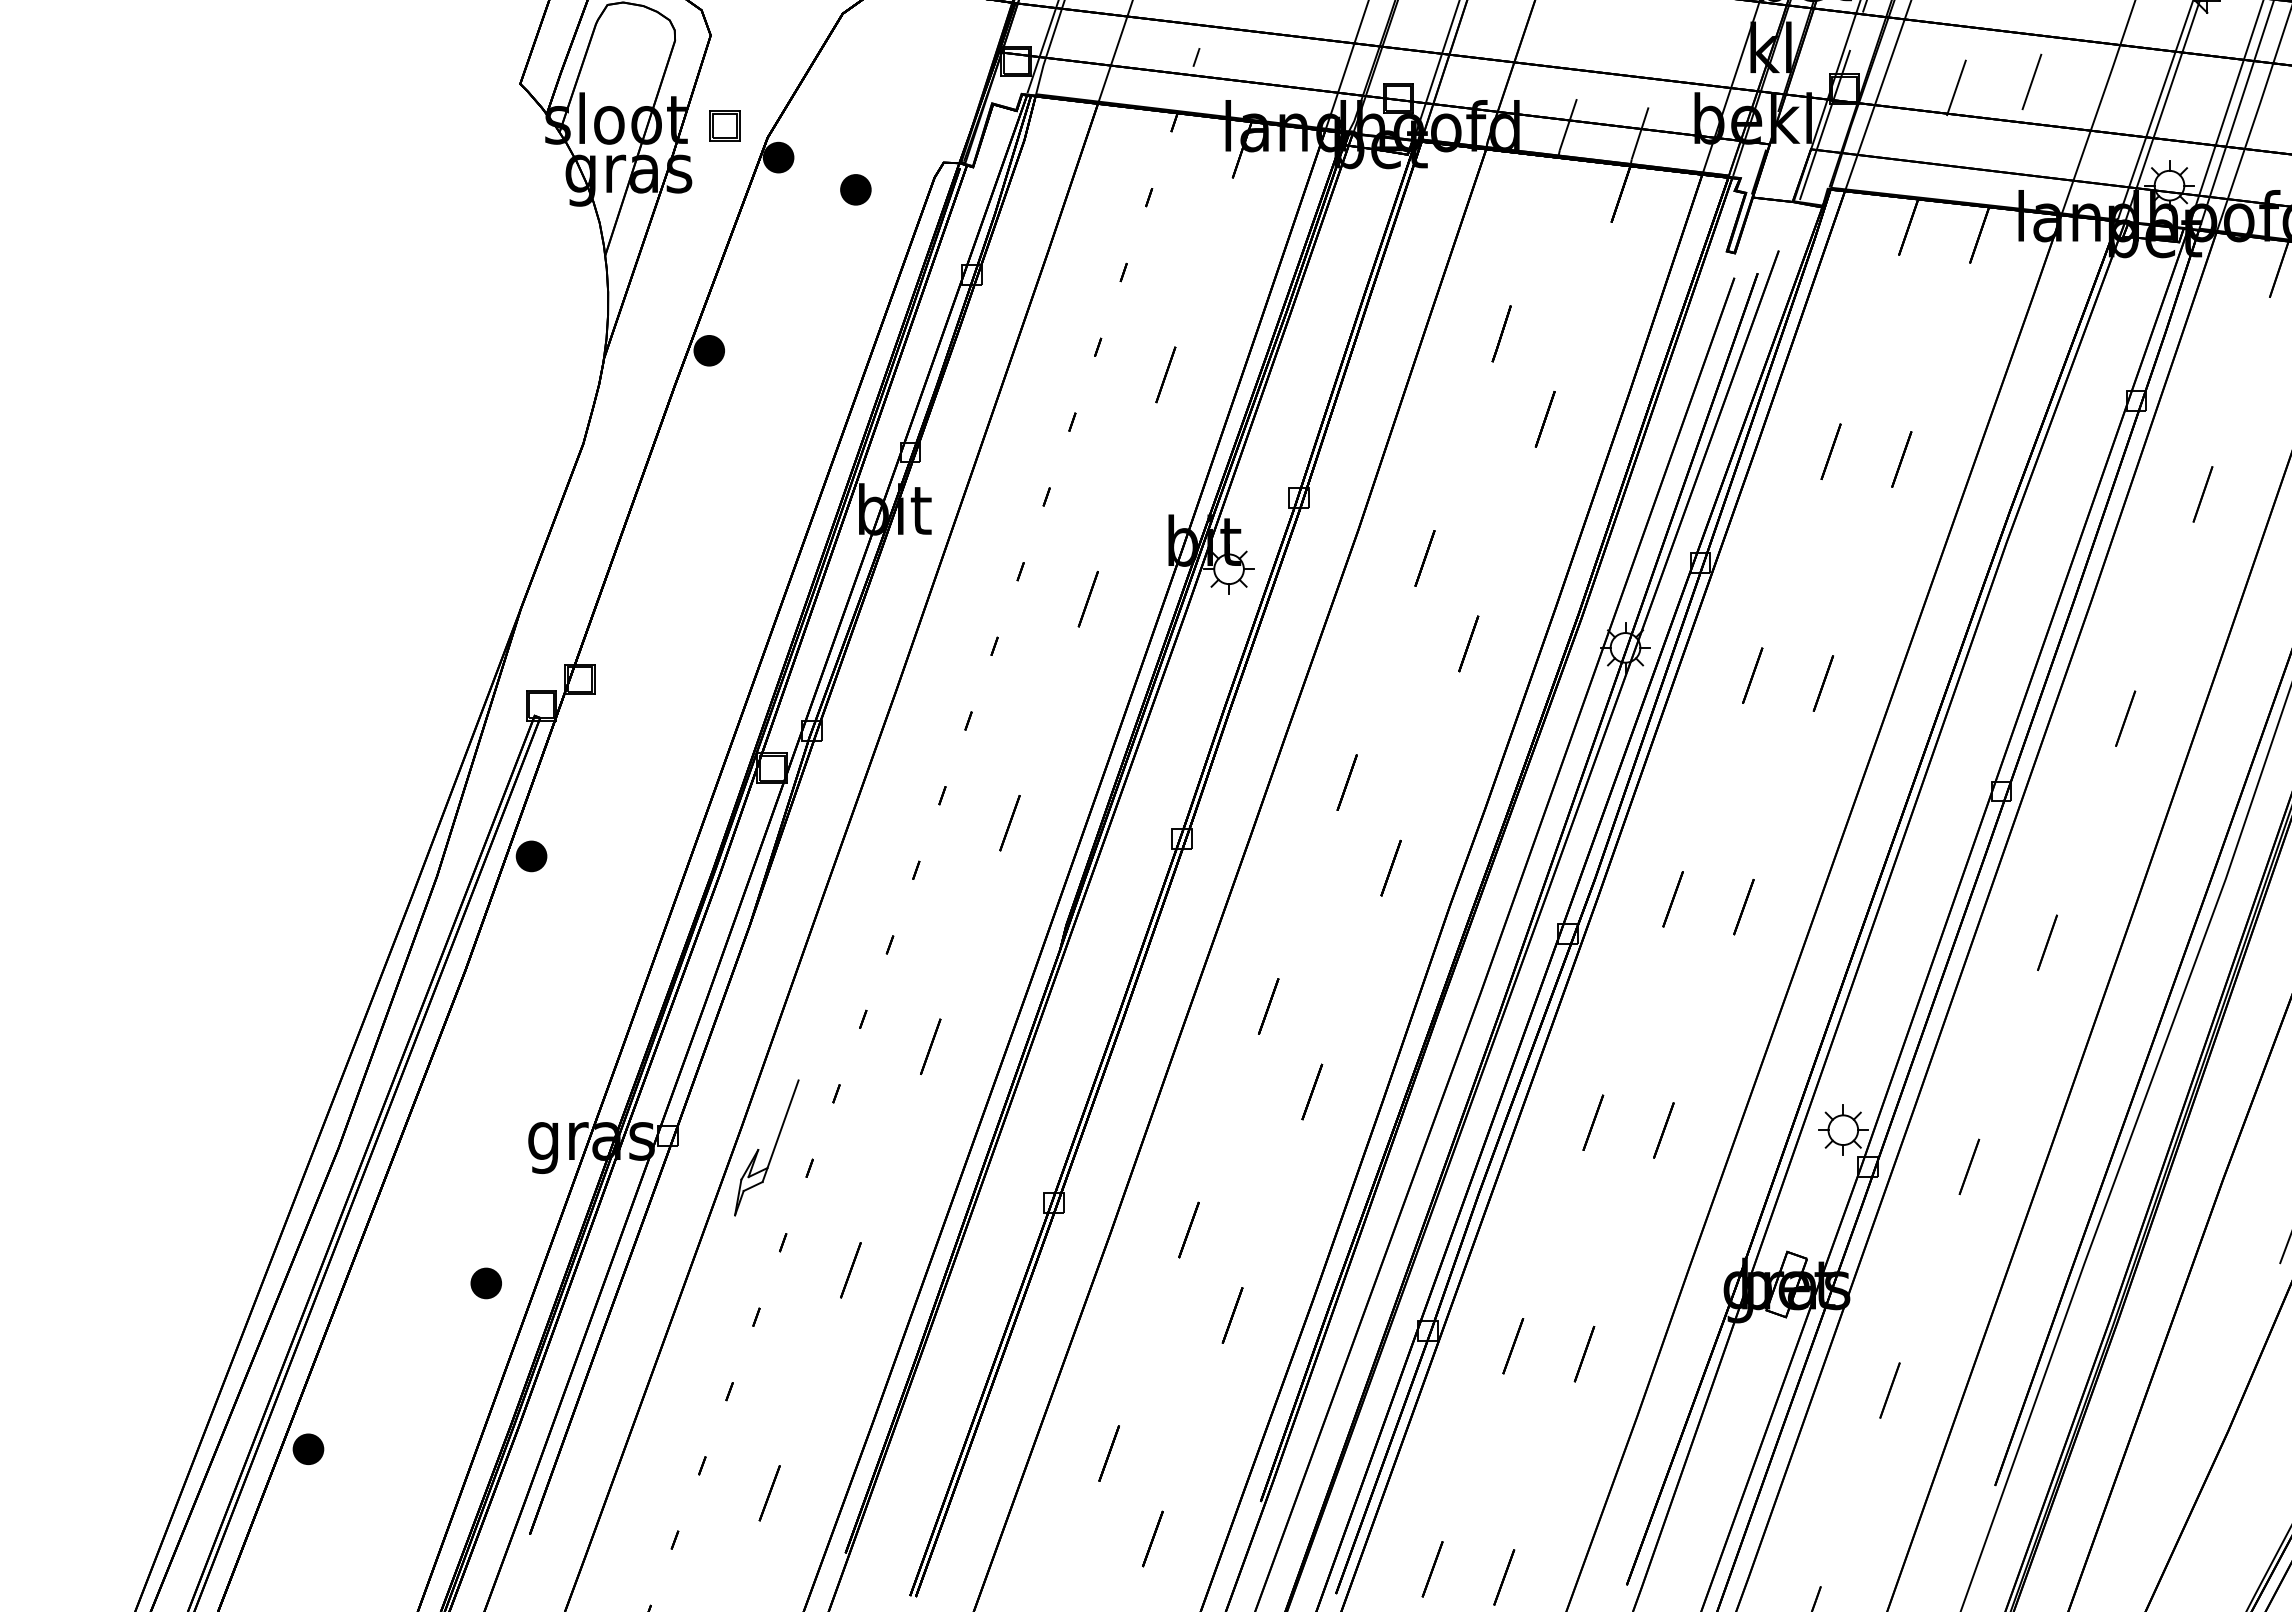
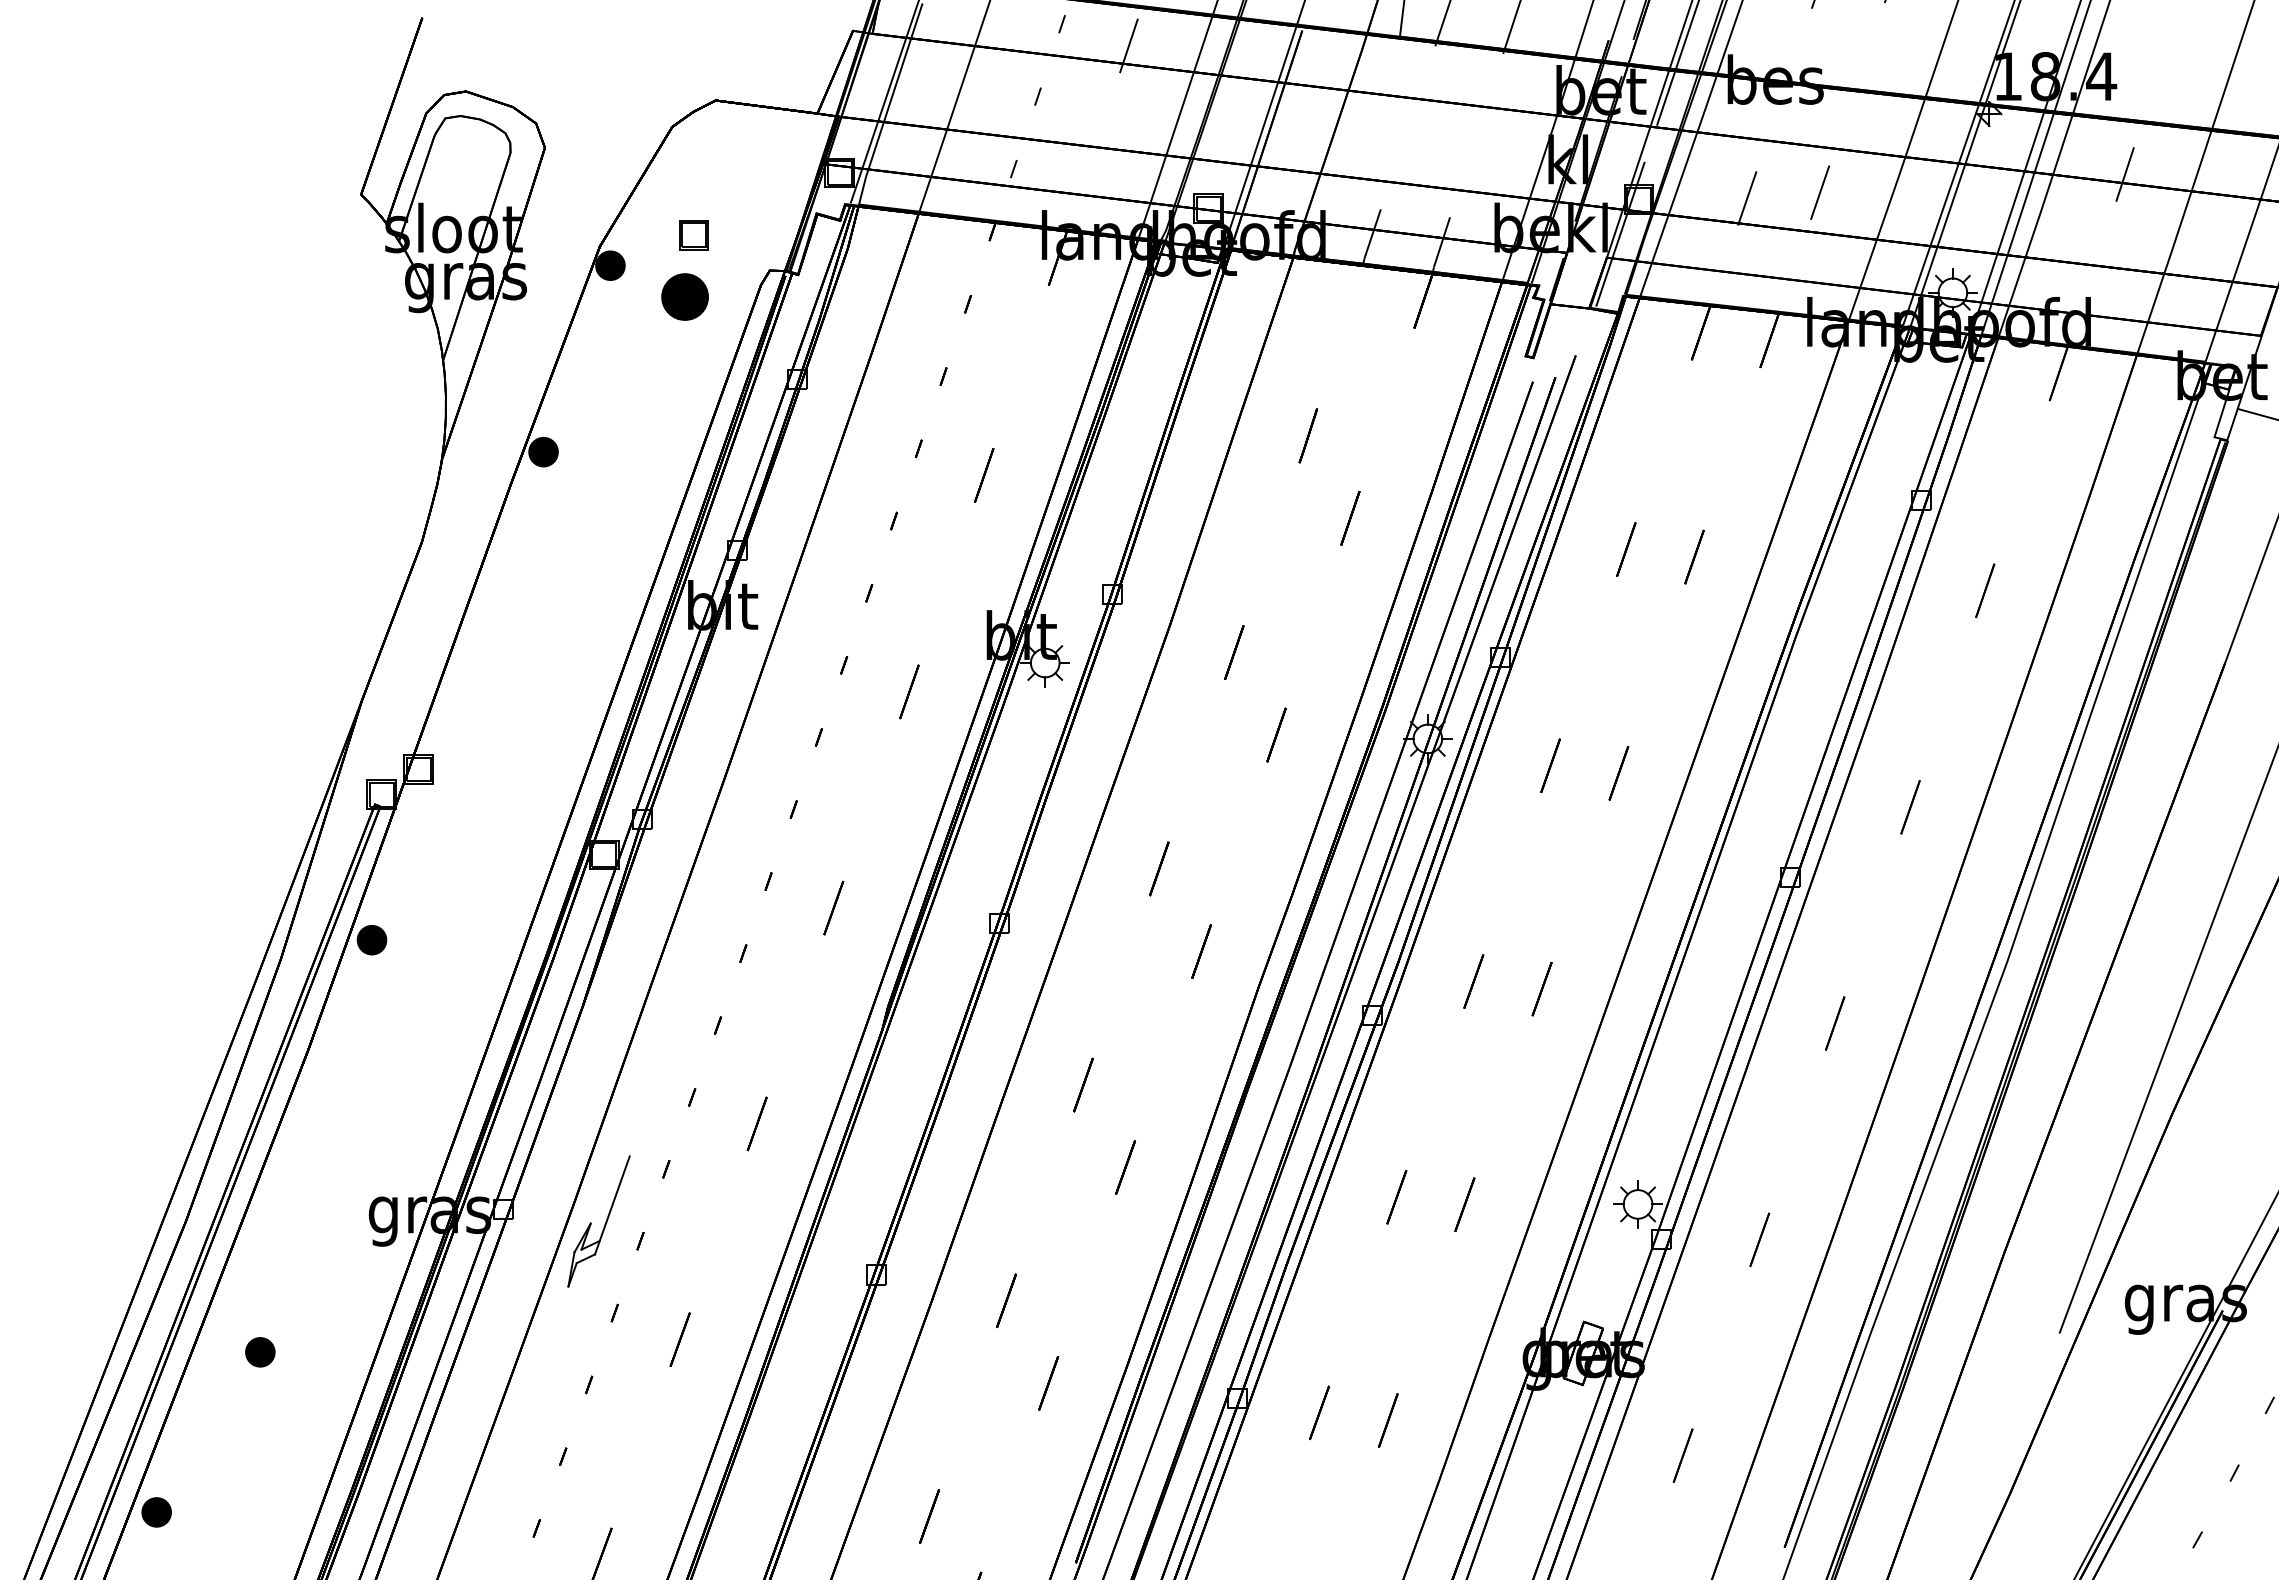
part: (724, 126) -> (693, 235), moved
part: (855, 189) -> (684, 296), size x1.6
part: (486, 1283) -> (260, 1352), moved

